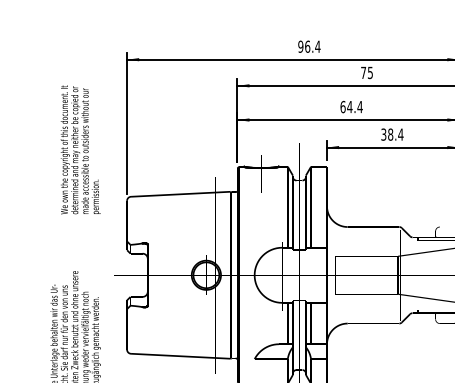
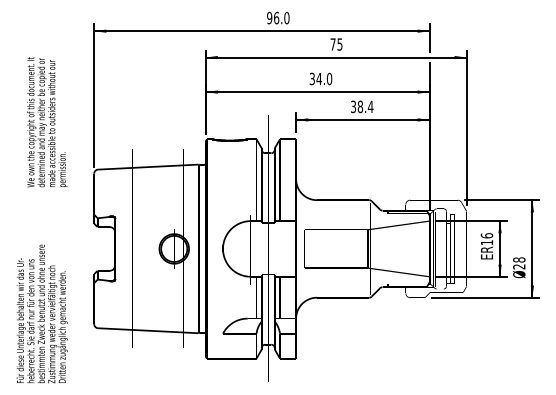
text: (317, 46) -> (286, 17), 96.4 -> 96.0
text: (351, 106) -> (320, 78), 64.4 -> 34.0

